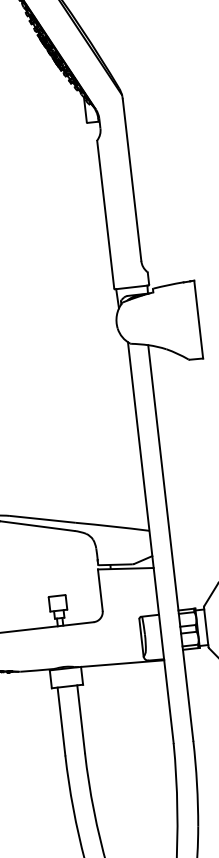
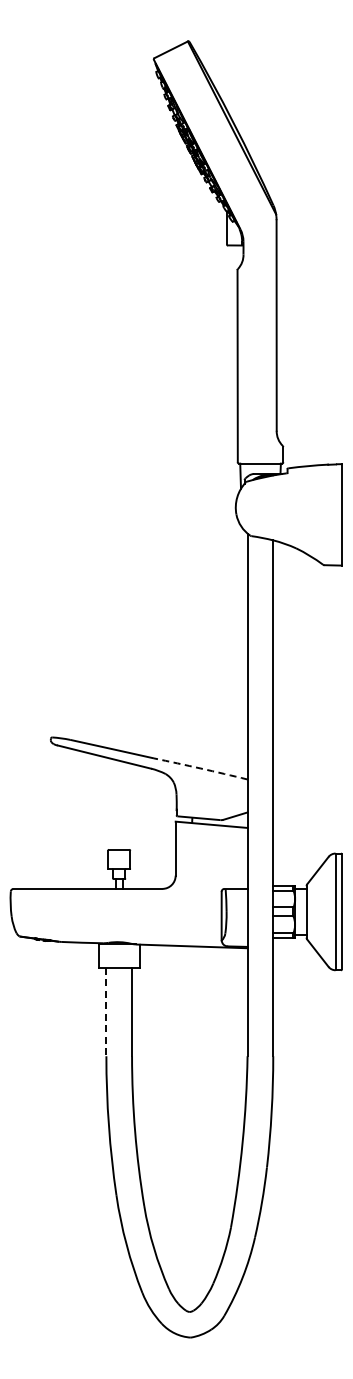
arc: (112, 526) -> (200, 768), solid -> dashed
line: (61, 721) -> (106, 1012), solid -> dashed

